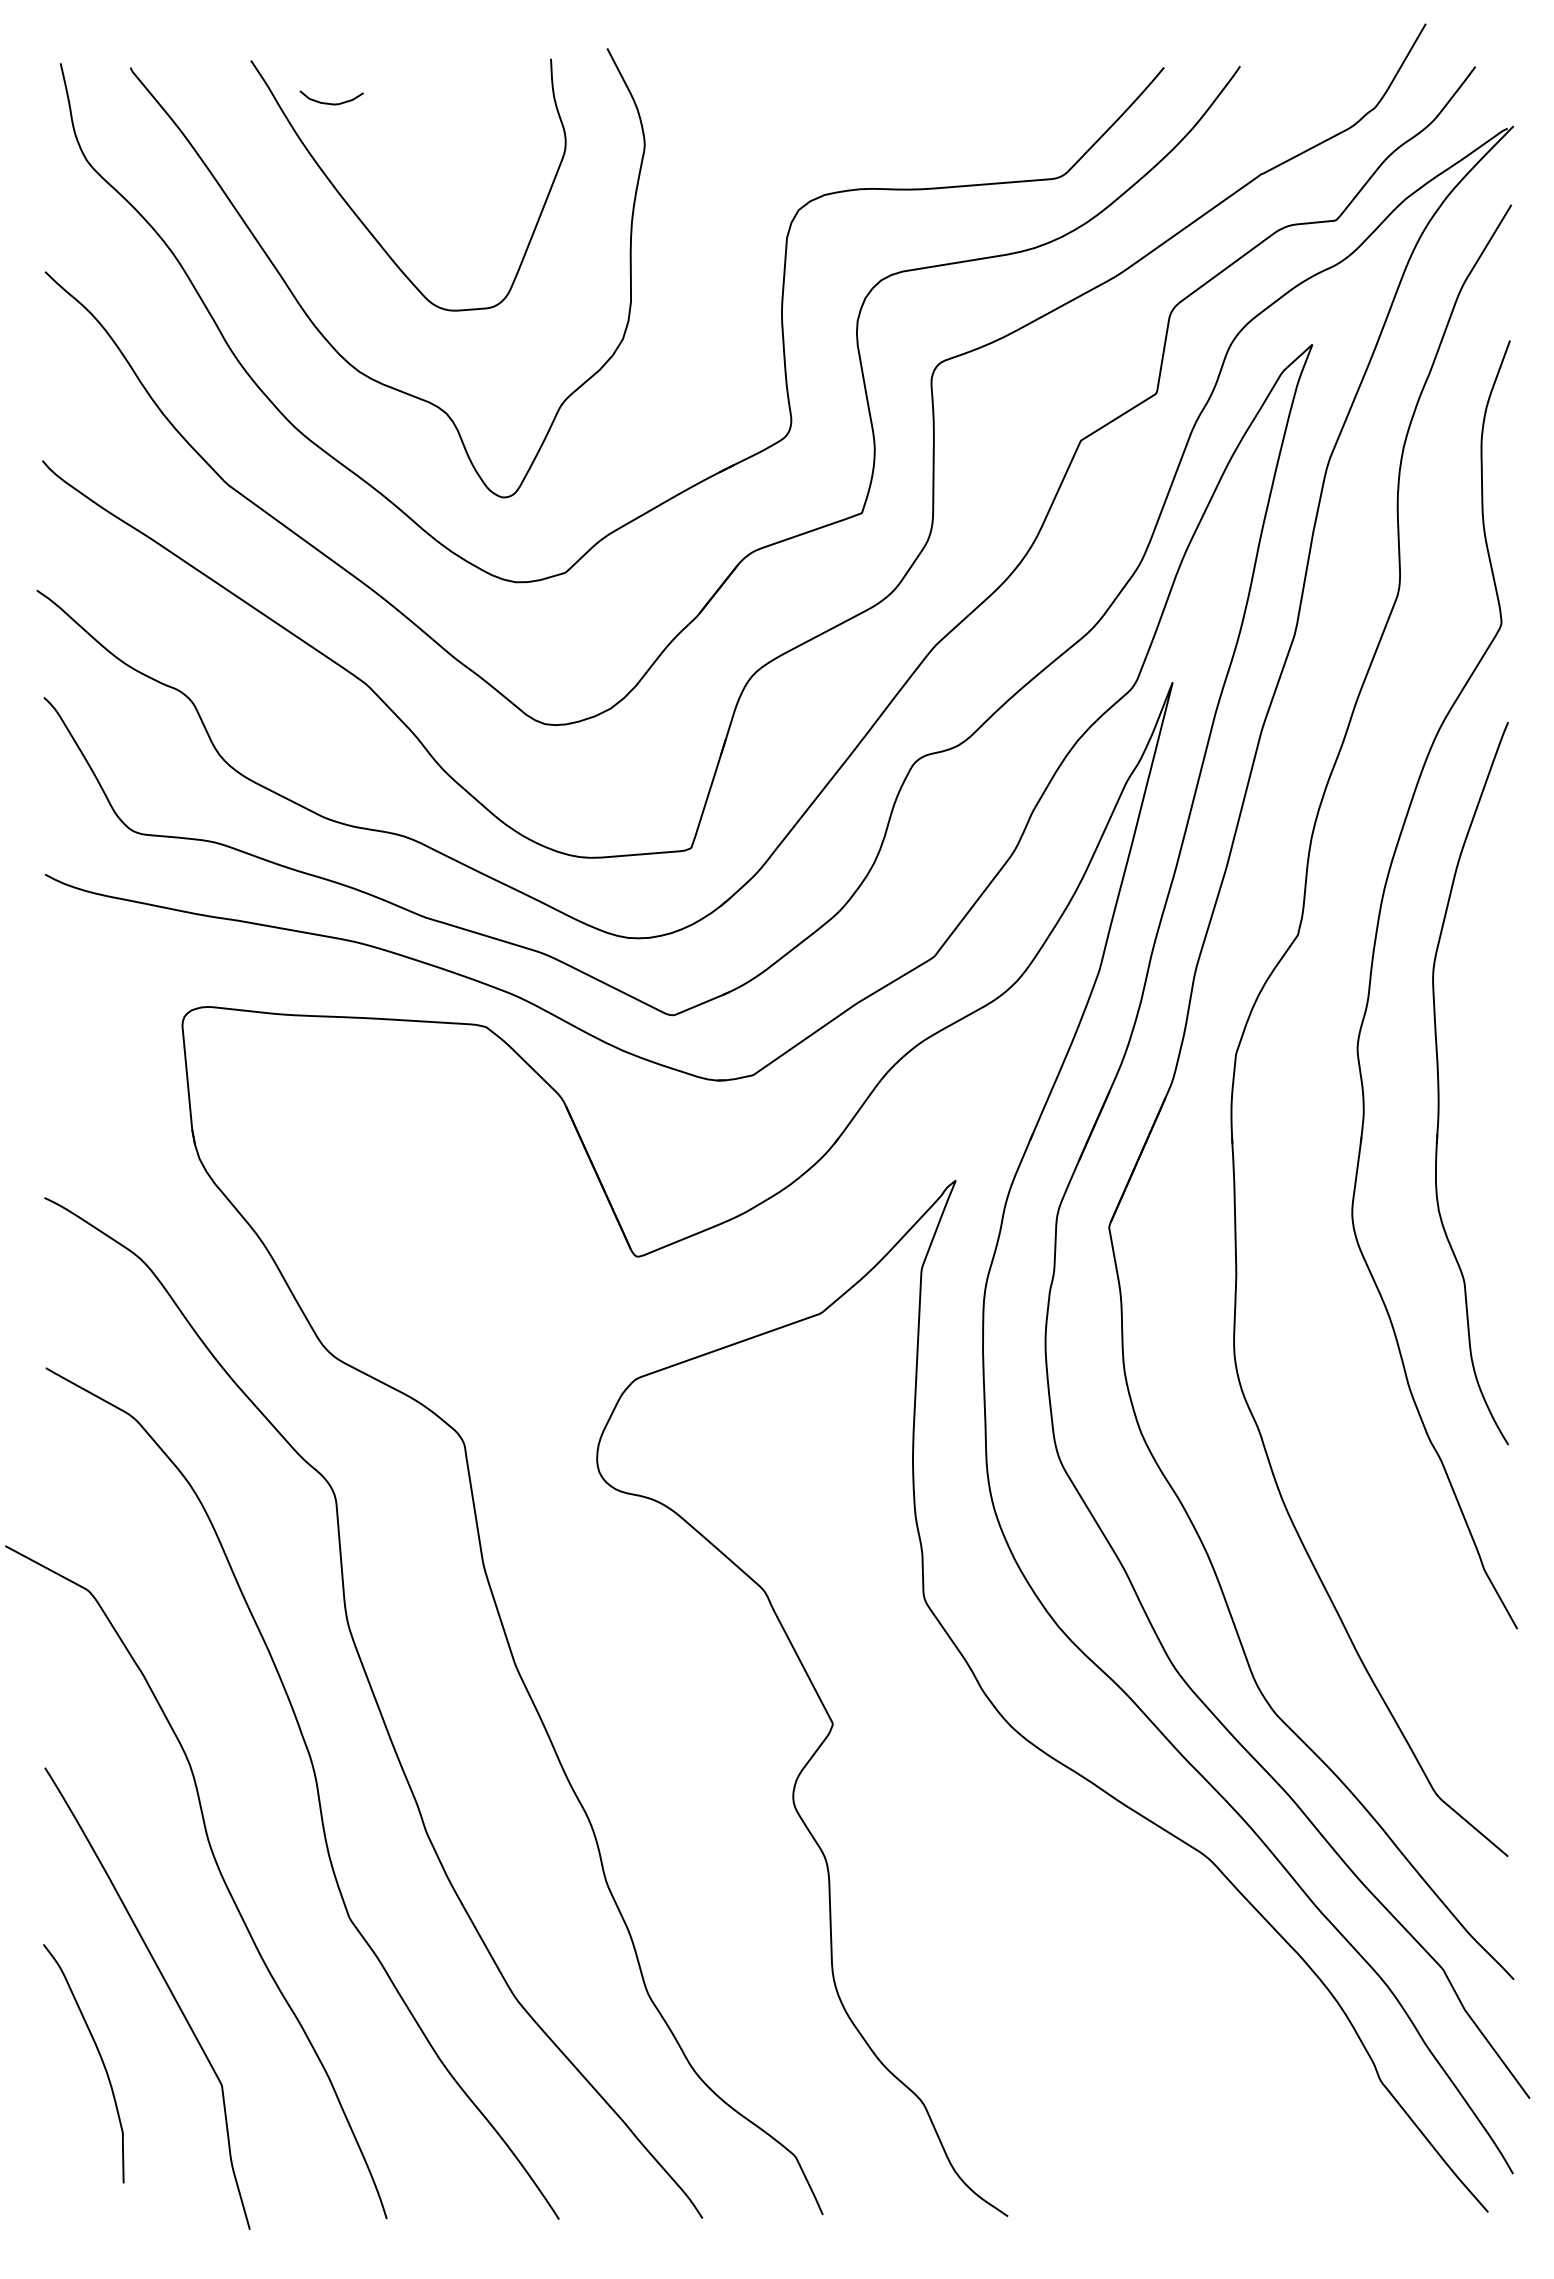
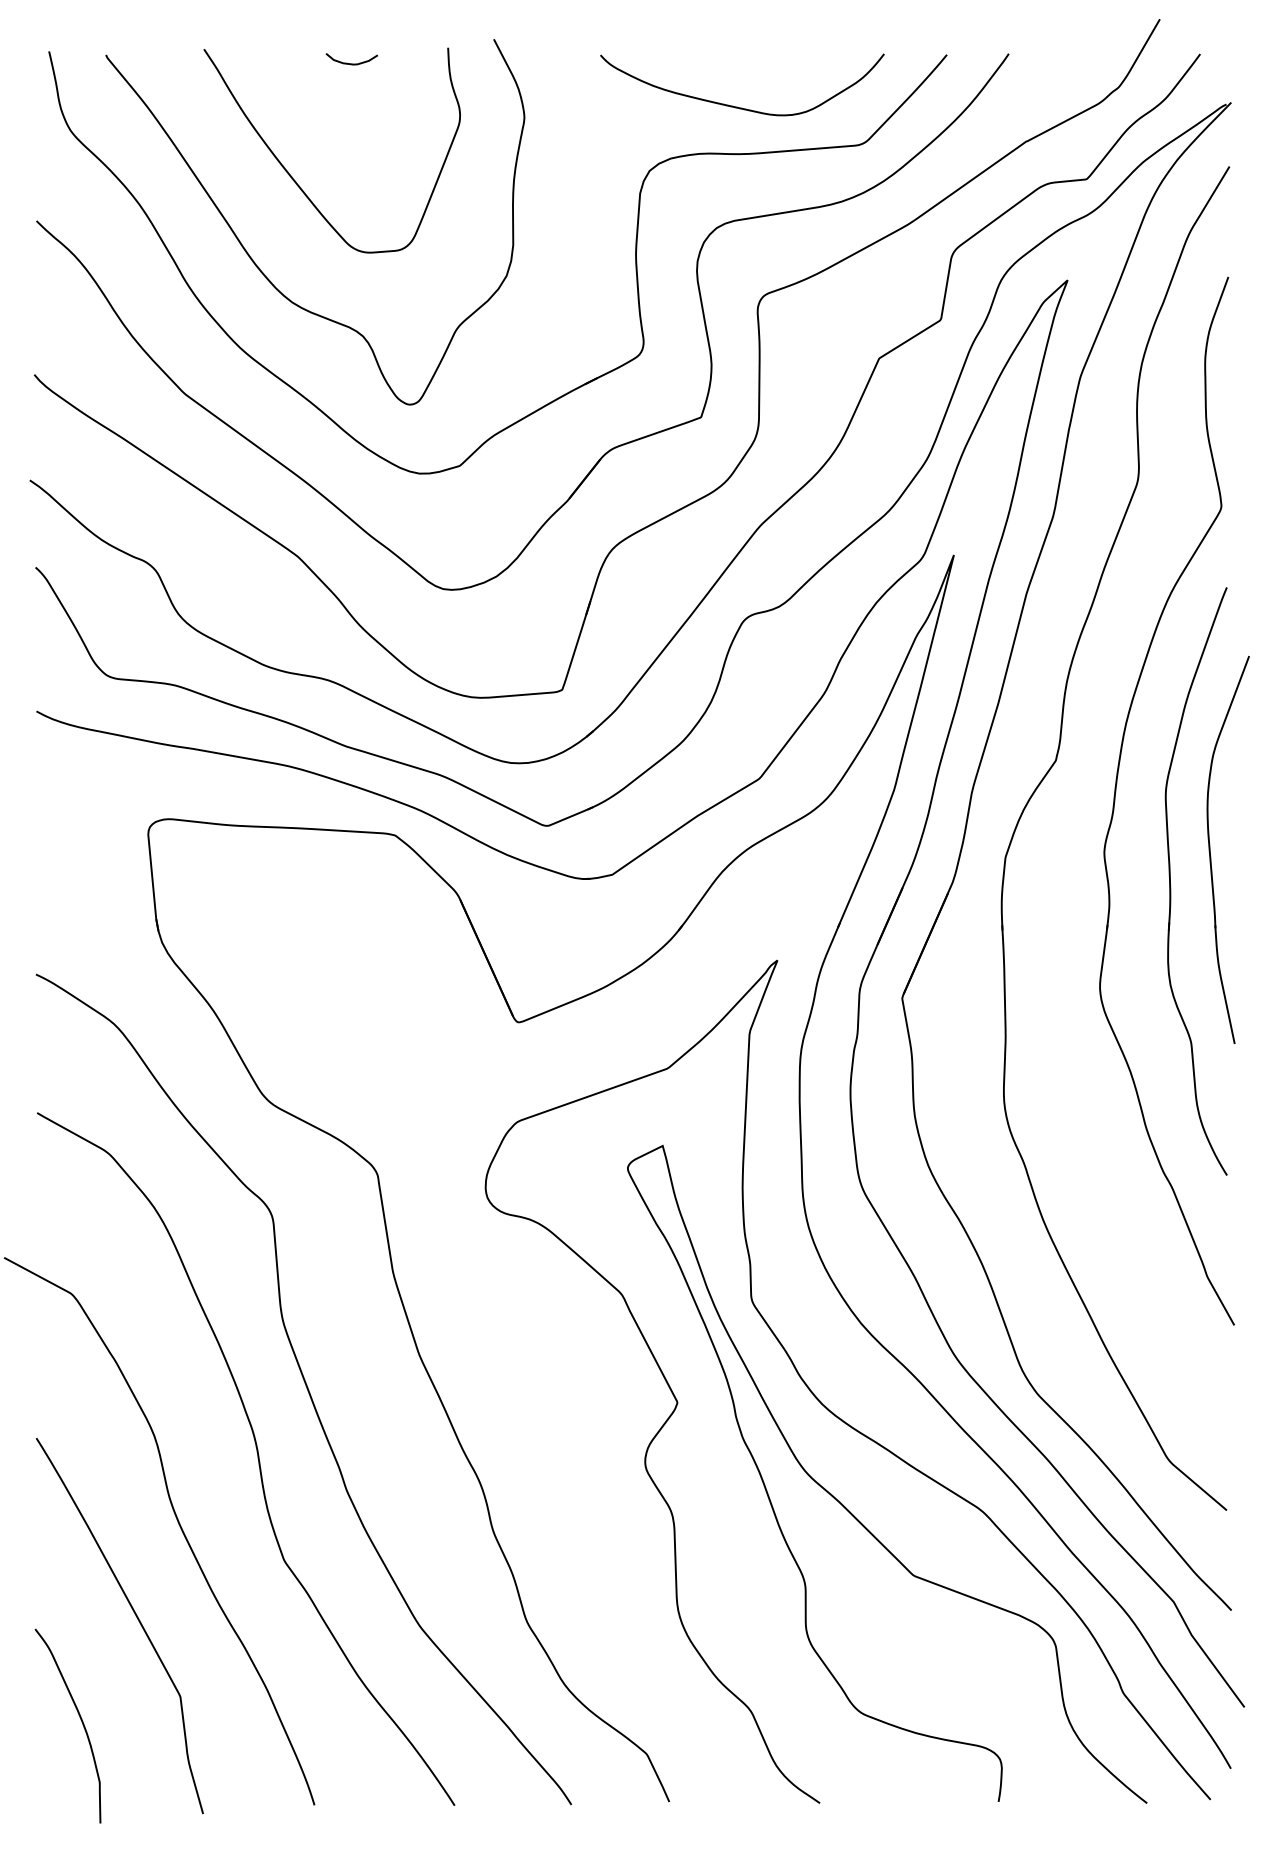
curve: (328, 102) -> (349, 62), moved
curve: (907, 131) -> (738, 106), added
part: (1488, 1046) -> (1210, 851), added
curve: (1044, 1857) -> (849, 1511), added
curve: (99, 2056) -> (80, 1720), moved

